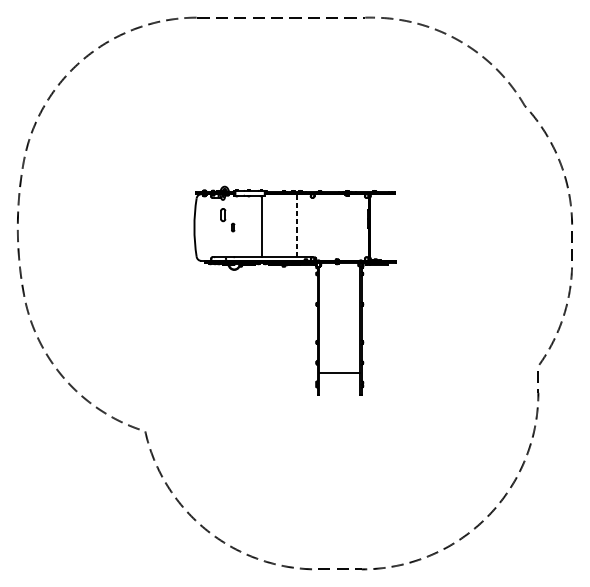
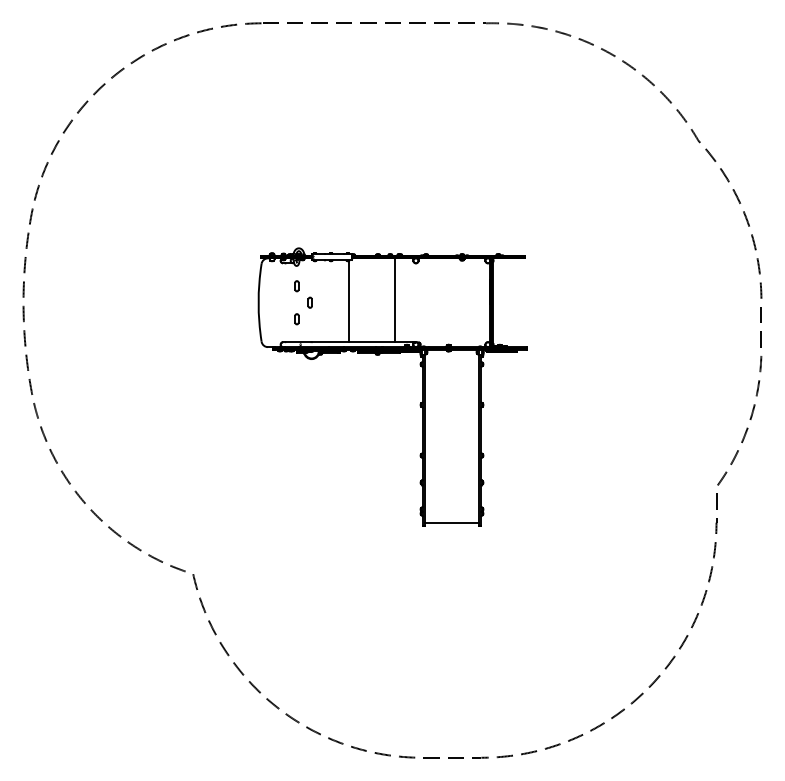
part: (222, 215) -> (296, 286), size x0.62
line: (296, 225) -> (394, 300), dashed -> solid
part: (222, 240) -> (296, 319), added
line: (339, 373) -> (451, 522), moved

